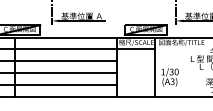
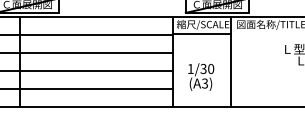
text: (169, 77) -> (200, 77), moved

